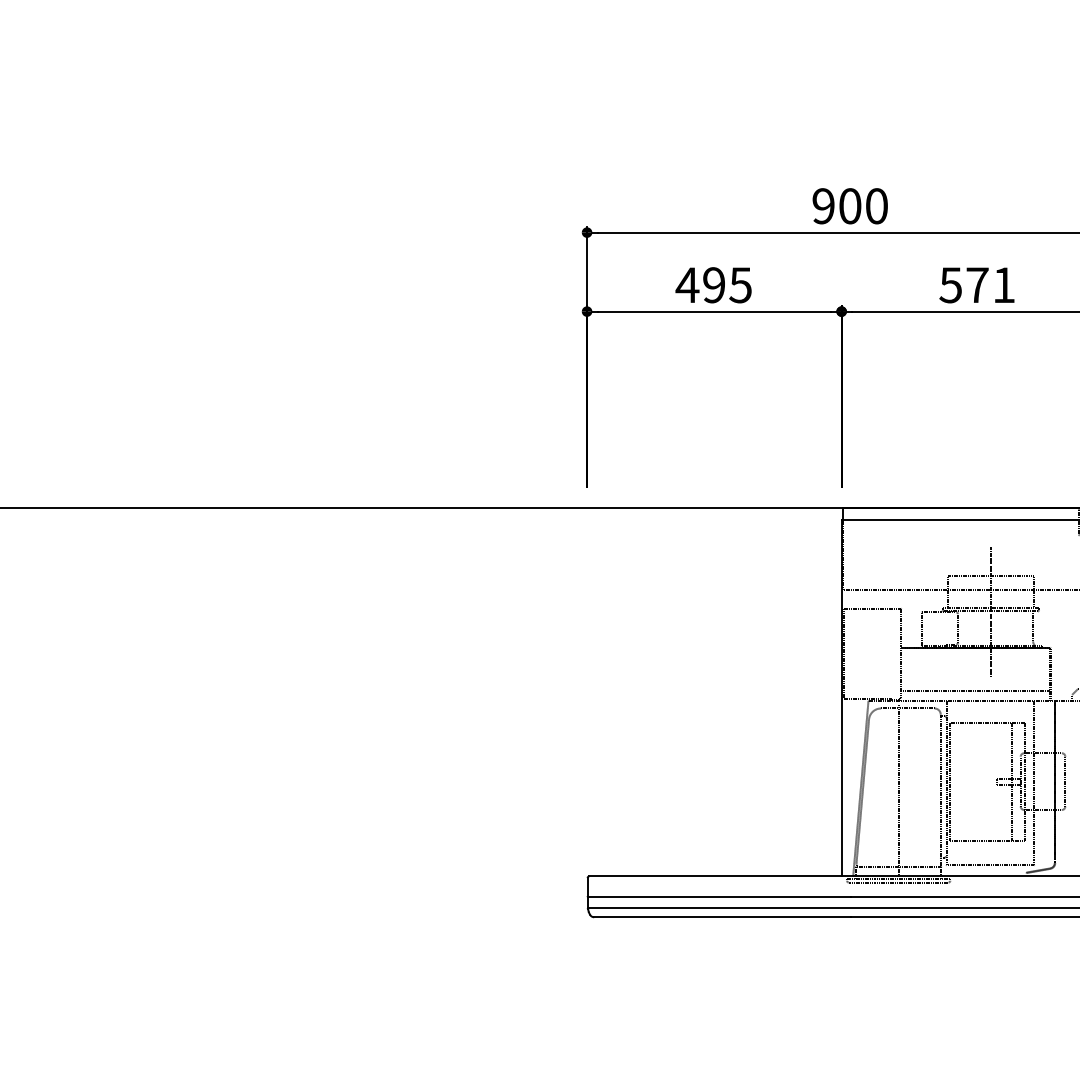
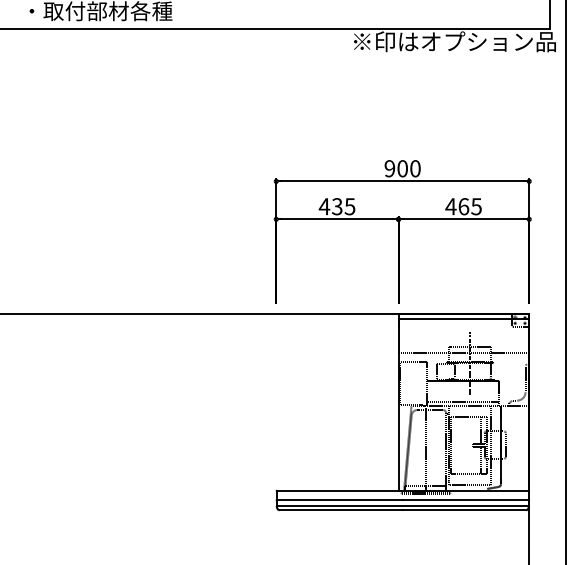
text: (714, 284) -> (337, 206), 495 -> 435
text: (976, 284) -> (463, 206), 571 -> 465

